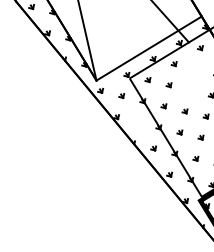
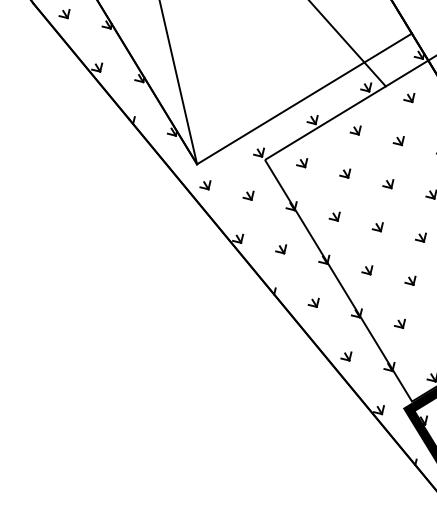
part: (194, 69) -> (397, 141), added
part: (189, 90) -> (386, 184), added
part: (137, 122) -> (280, 249), added

